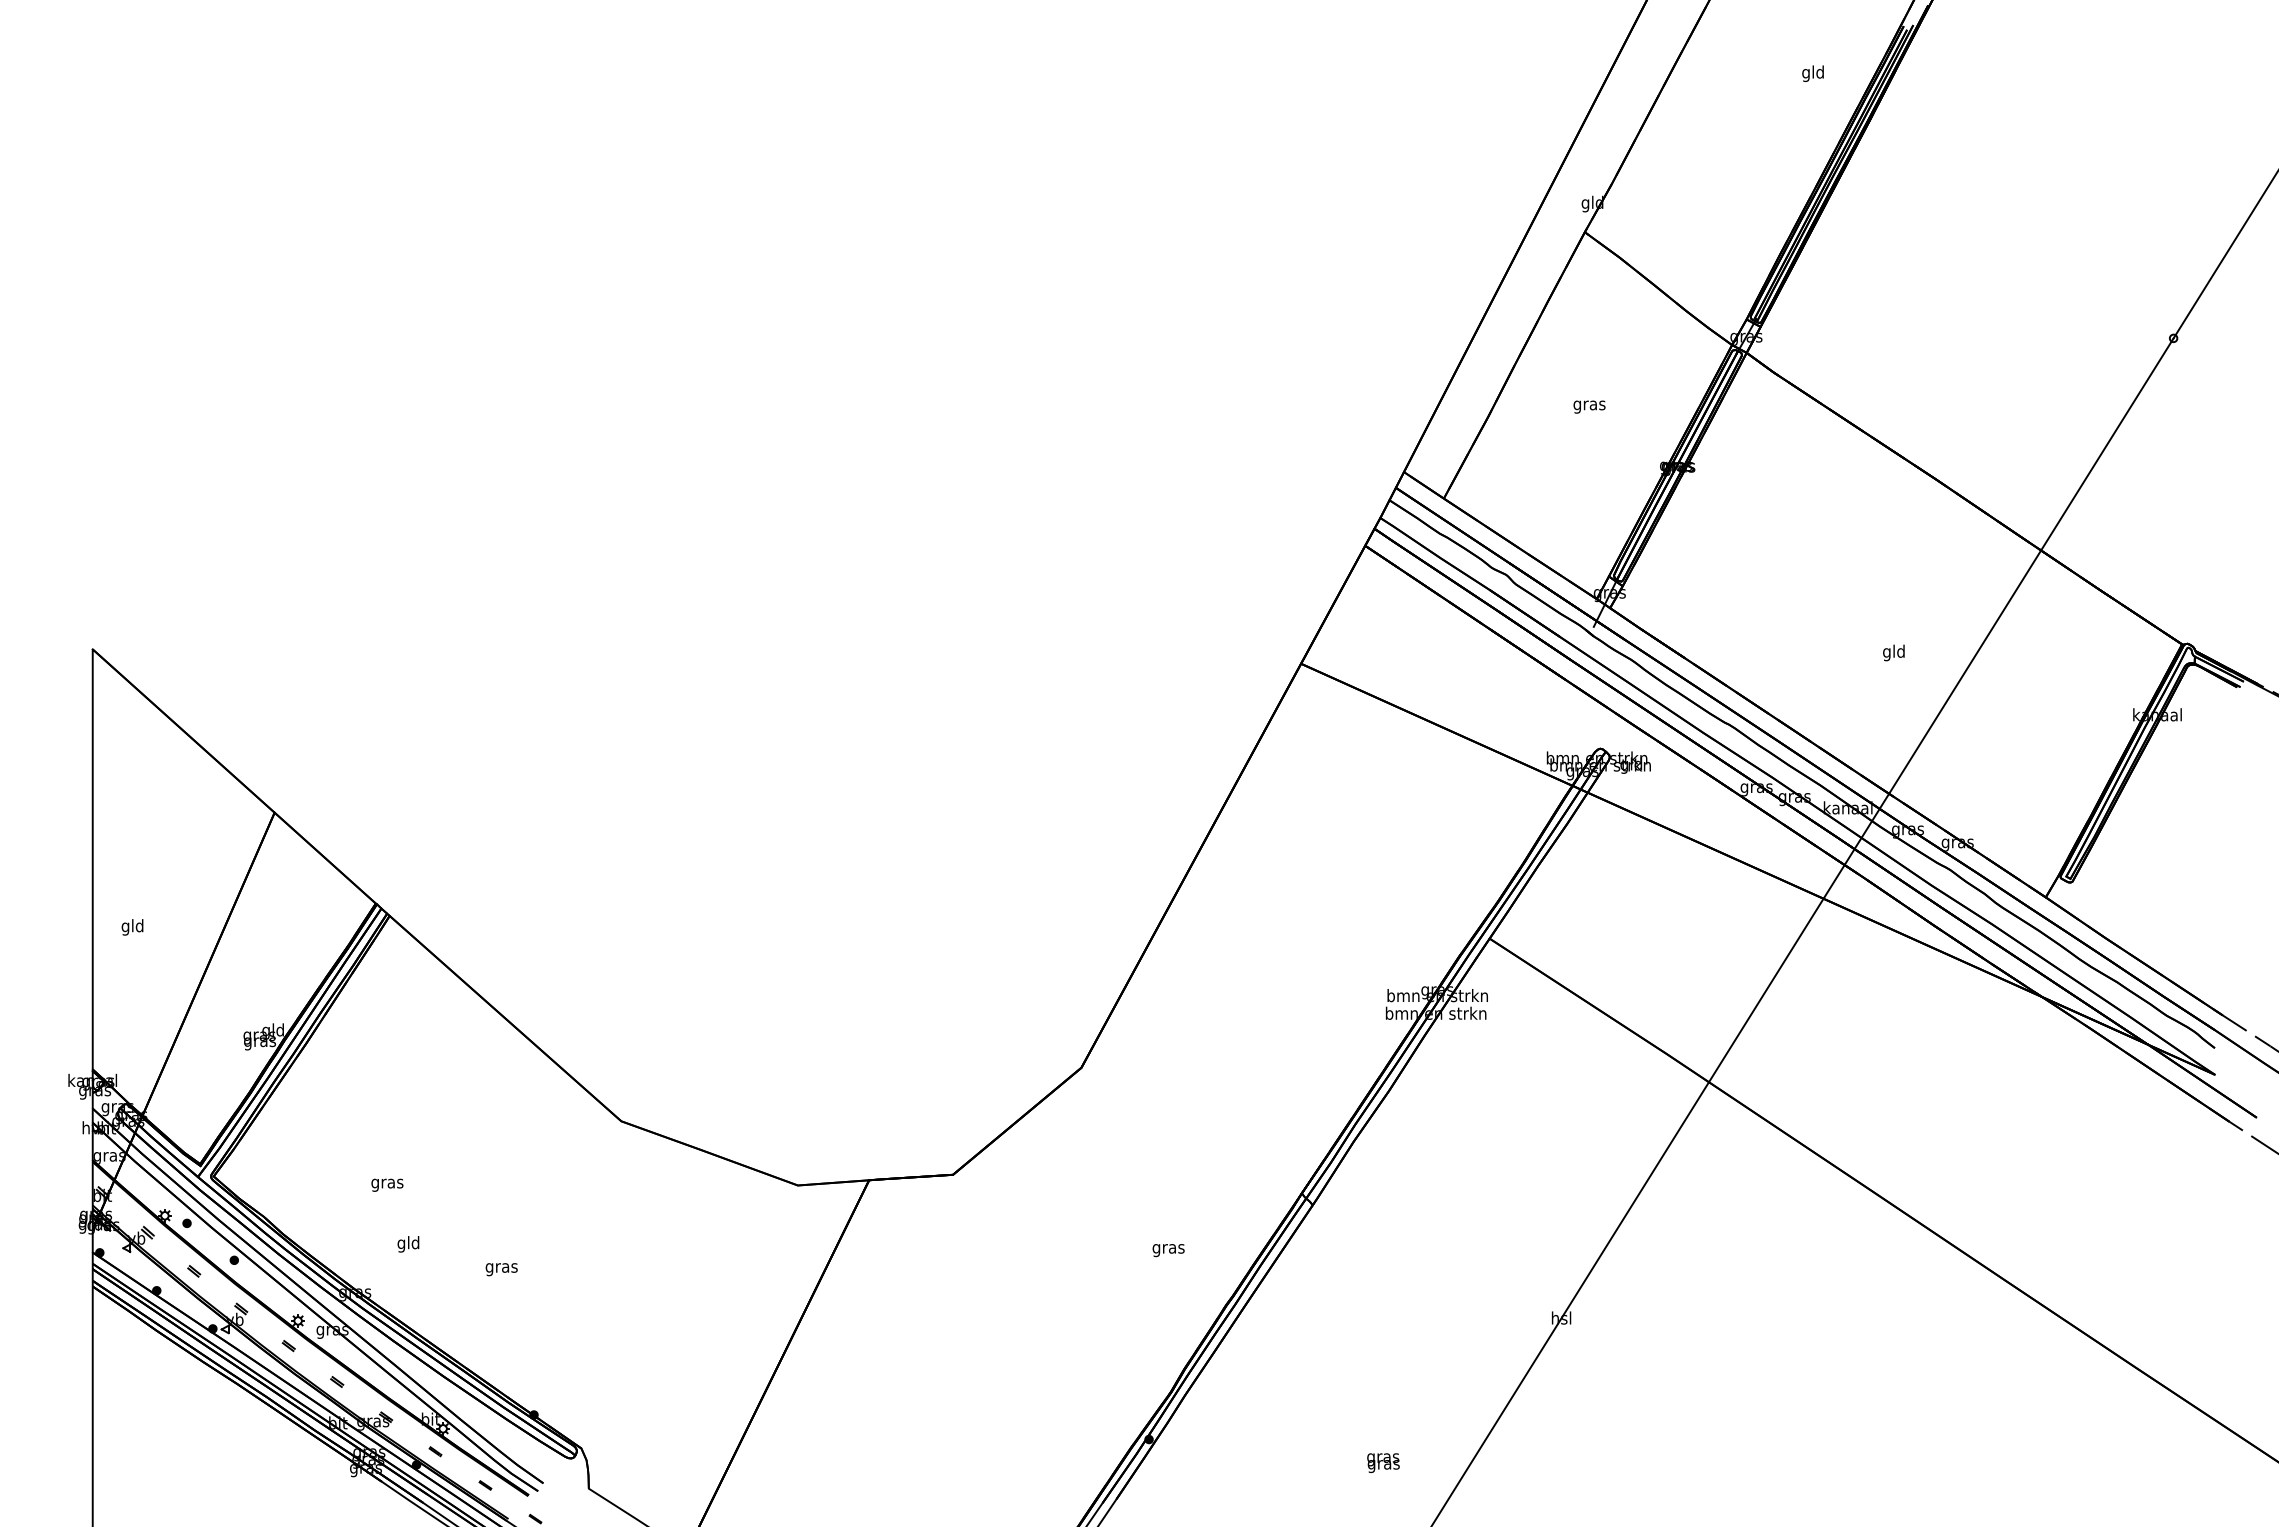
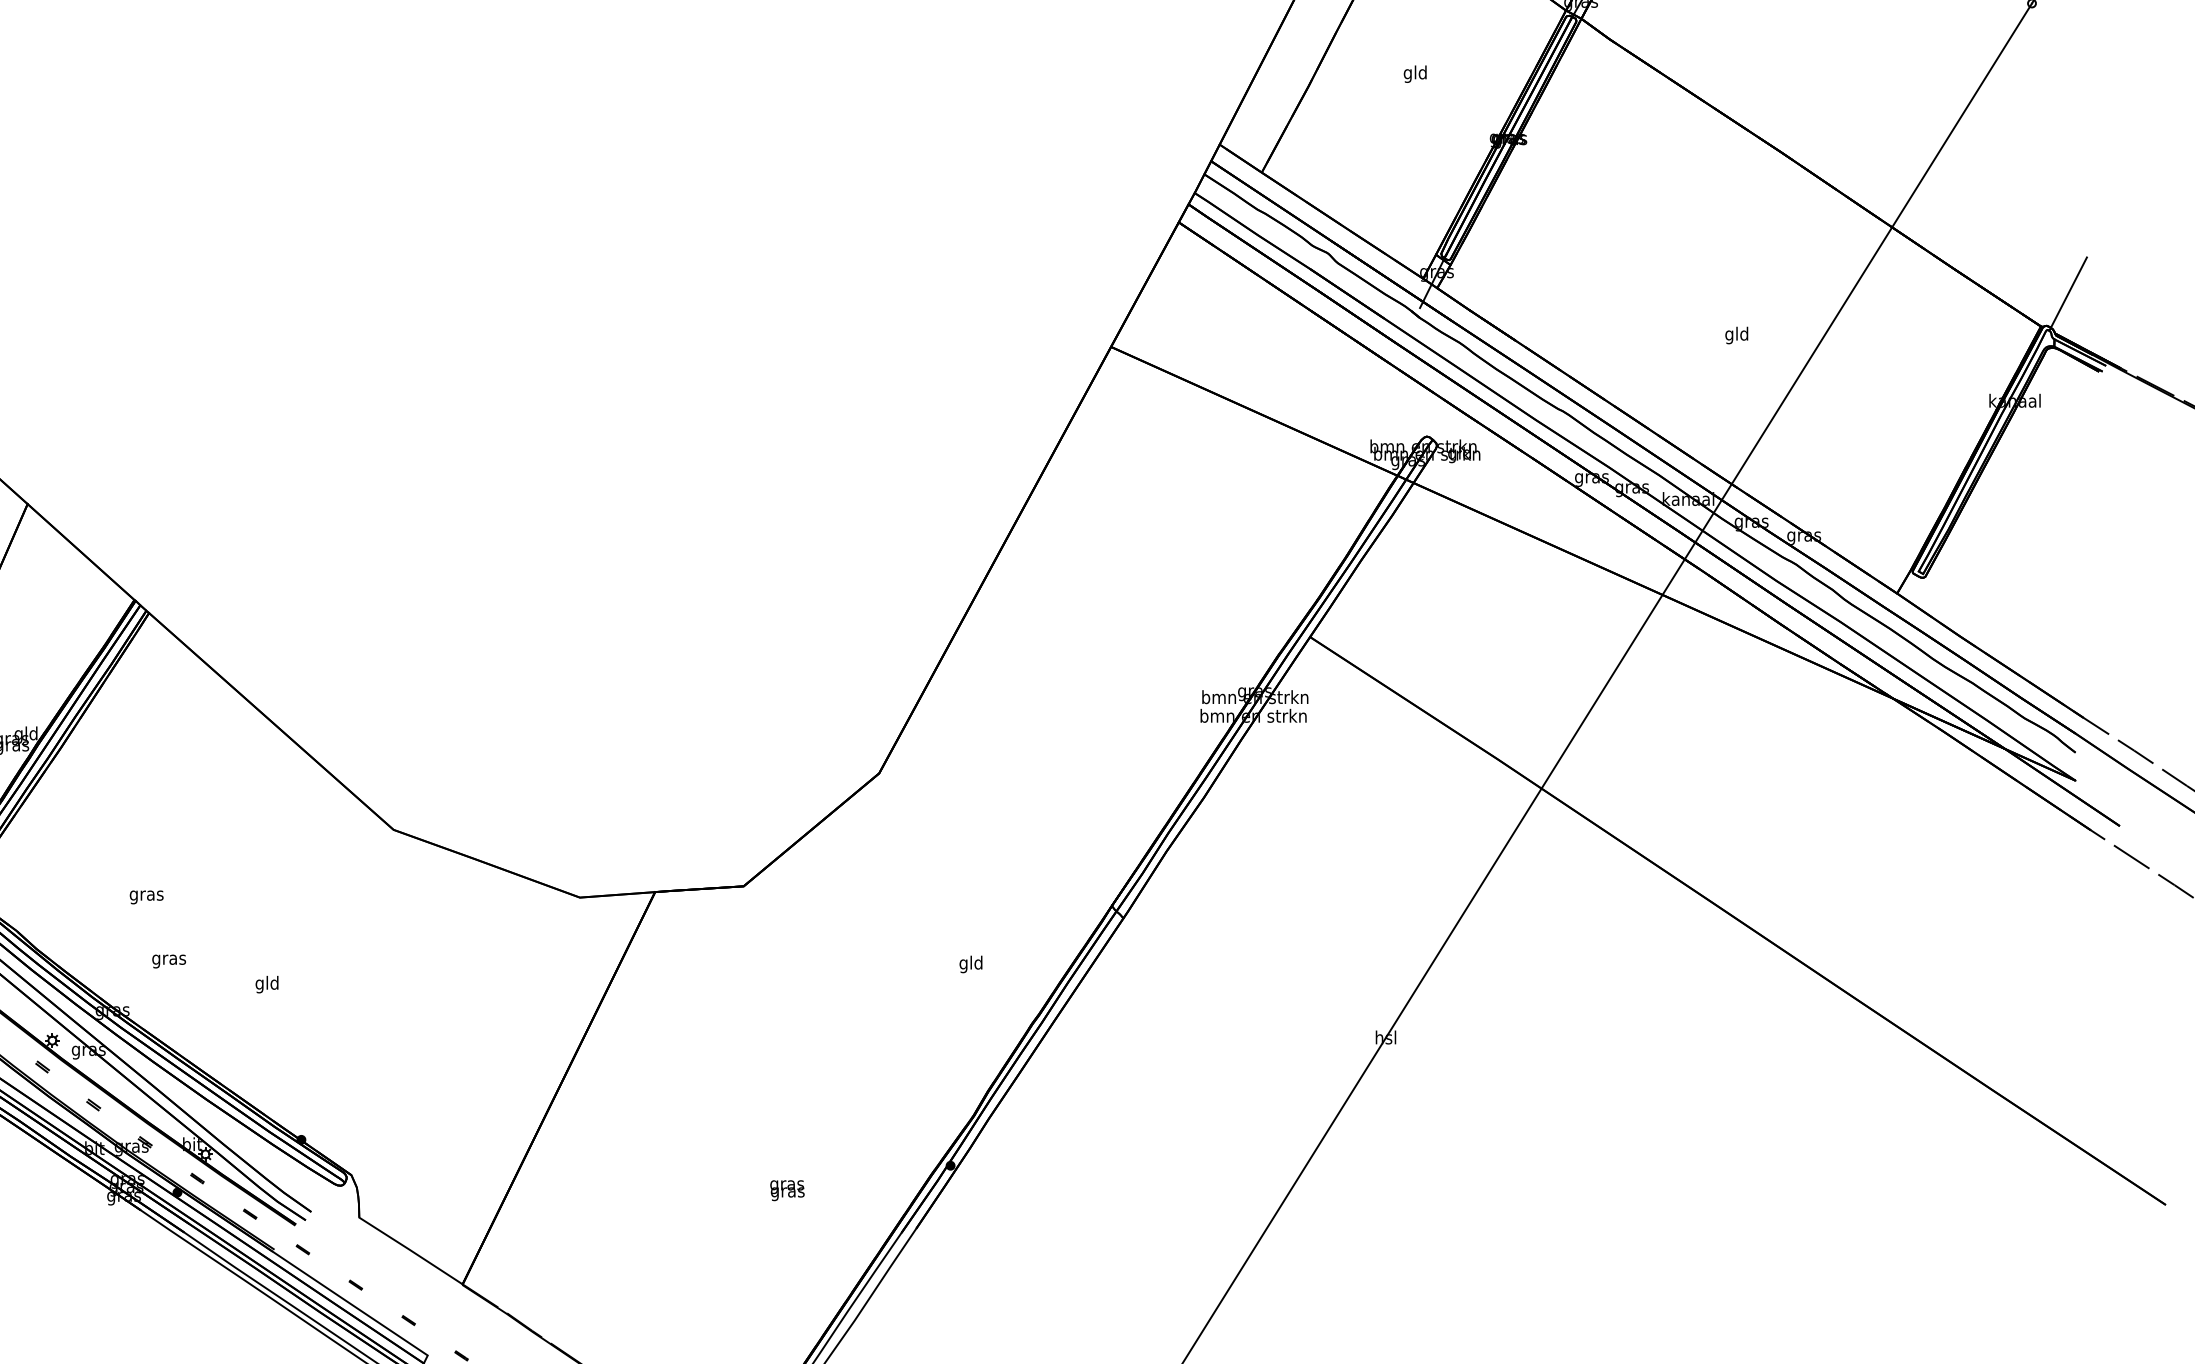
text: (1589, 405) -> (1415, 74), gras -> gld
line: (2207, 613) -> (2067, 293), added
text: (408, 1244) -> (168, 959), gld -> gras
text: (1168, 1248) -> (971, 964), gras -> gld
text: (501, 1267) -> (267, 984), gras -> gld
text: (1383, 1463) -> (787, 1191), moved

